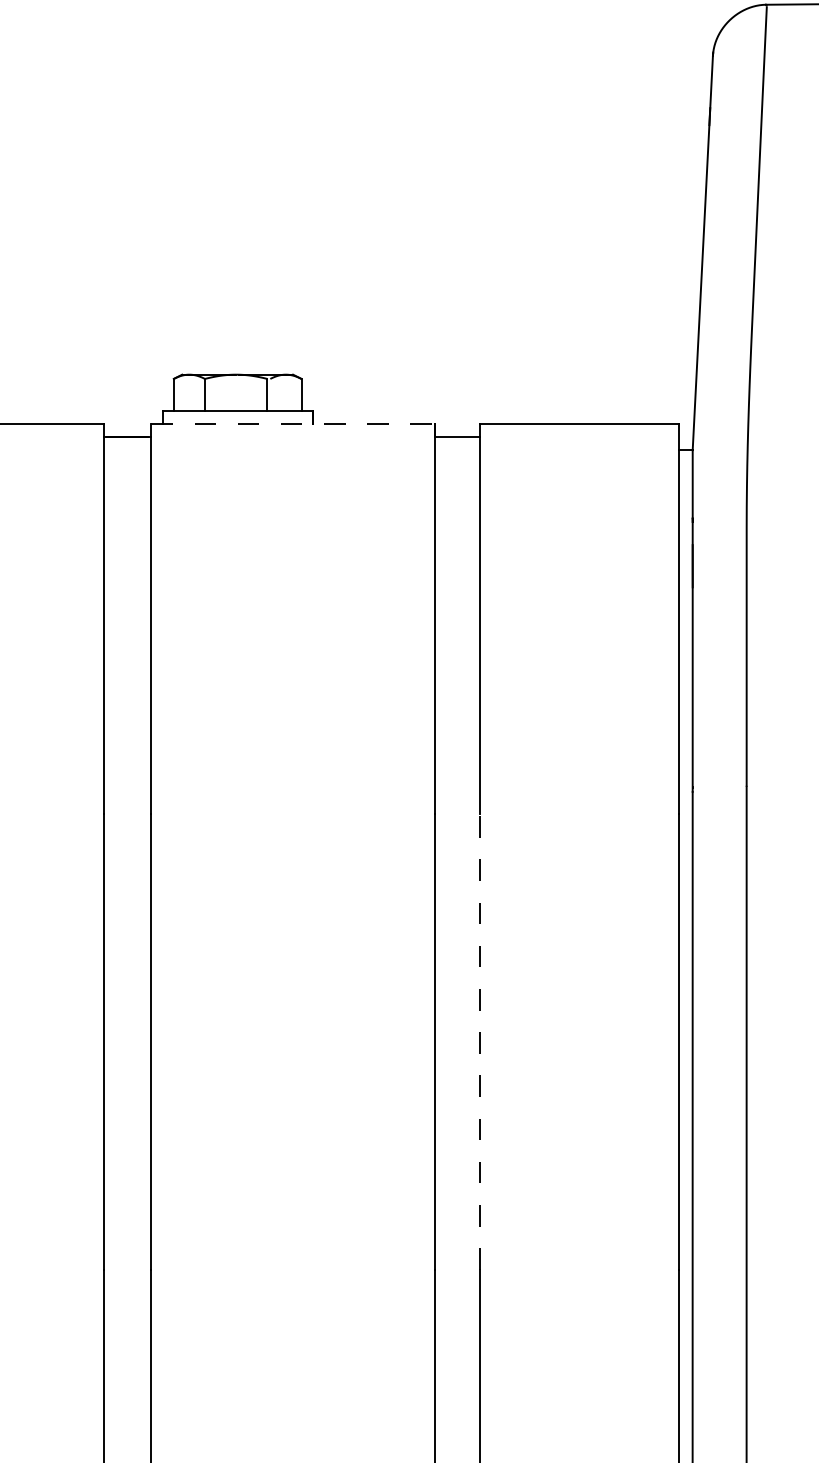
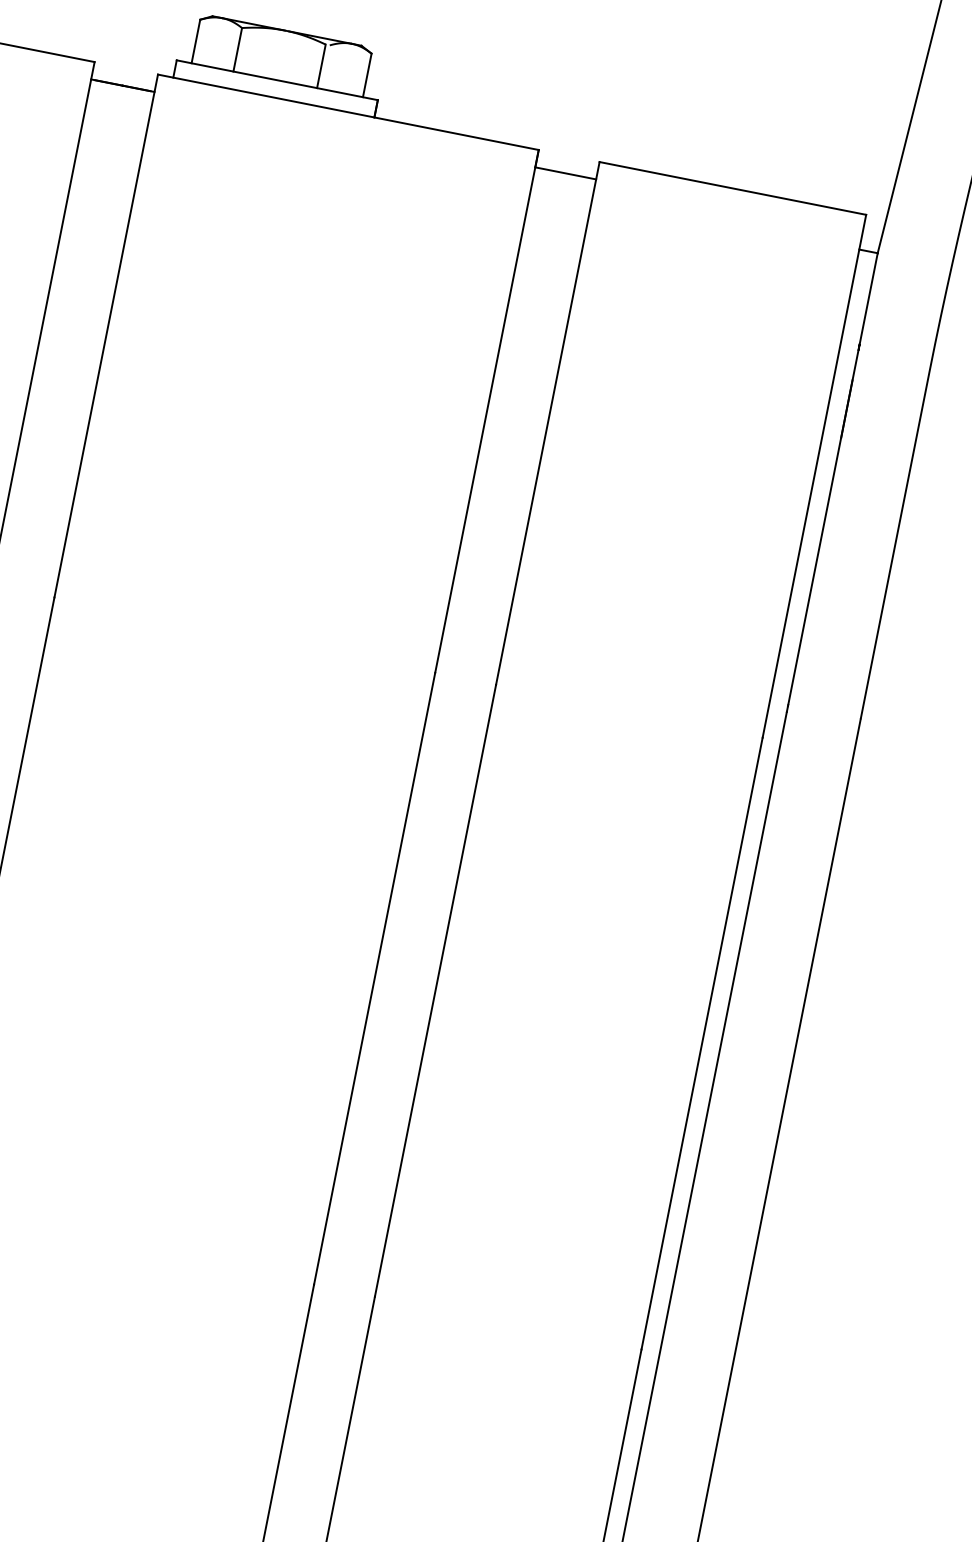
line: (293, 424) -> (348, 112), dashed -> solid
line: (480, 1041) -> (435, 990), dashed -> solid

